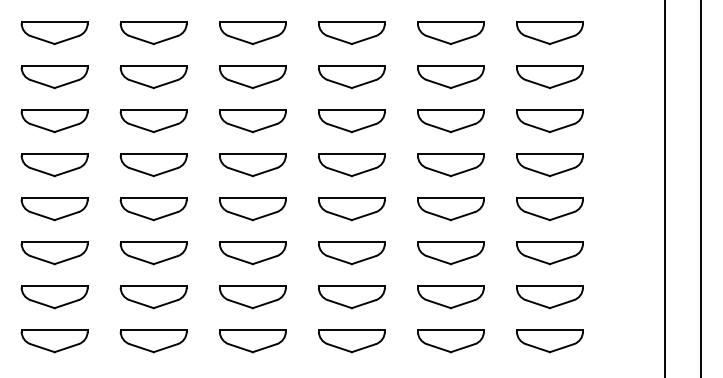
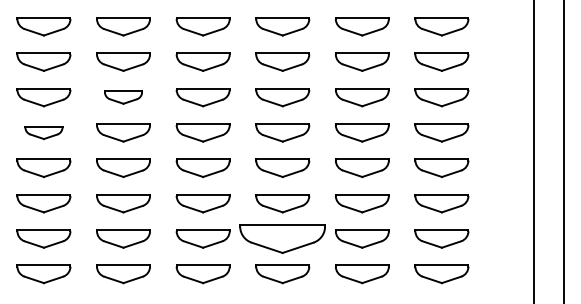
part: (153, 121) -> (123, 97), size x0.7
part: (54, 164) -> (43, 132), size x0.7
part: (351, 296) -> (282, 238), size x1.6

